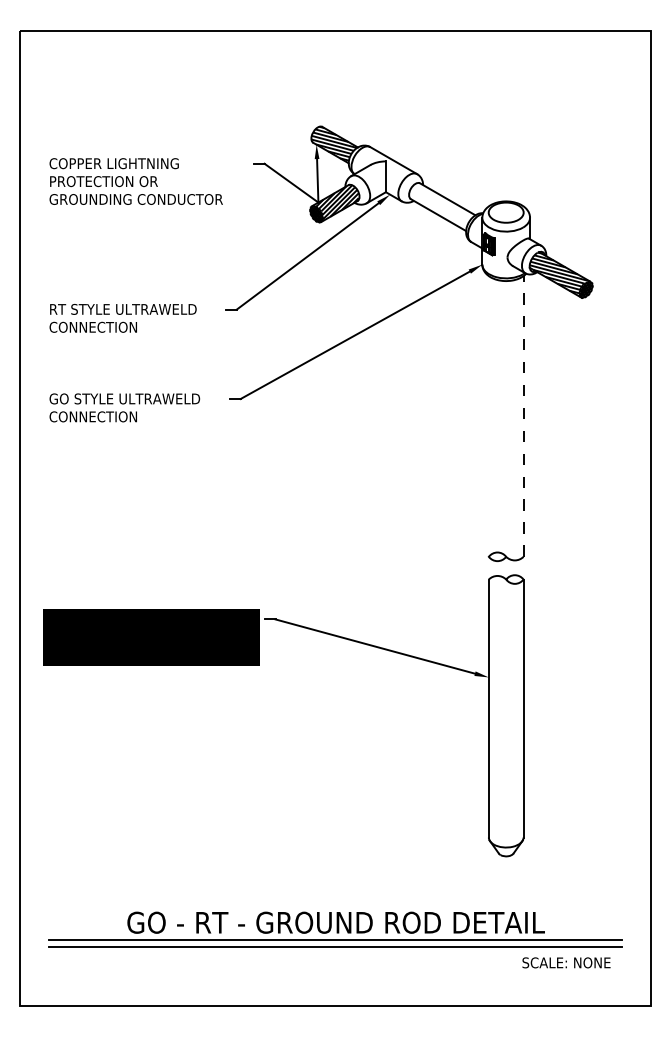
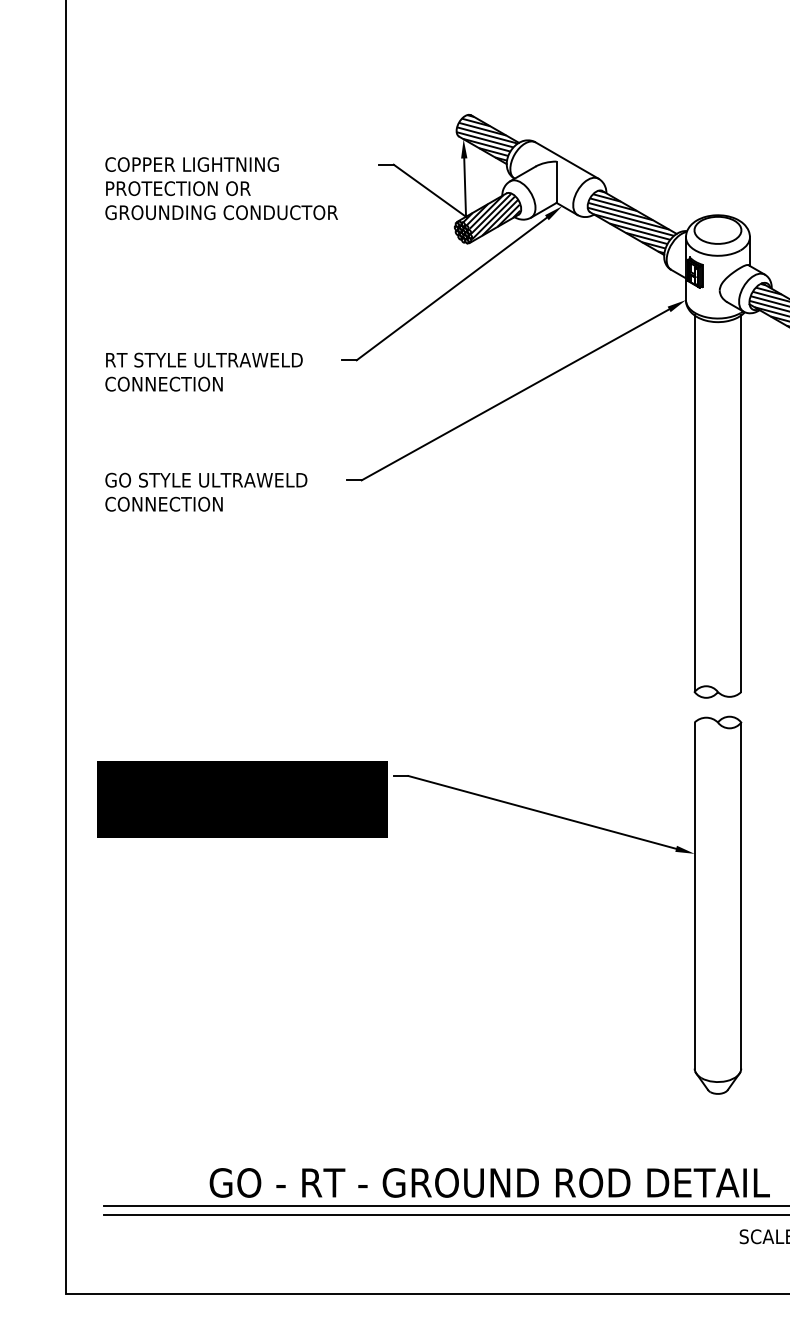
hatch: (441, 206) -> (631, 222), added
line: (523, 415) -> (741, 502), dashed -> solid
line: (488, 416) -> (694, 503), added

